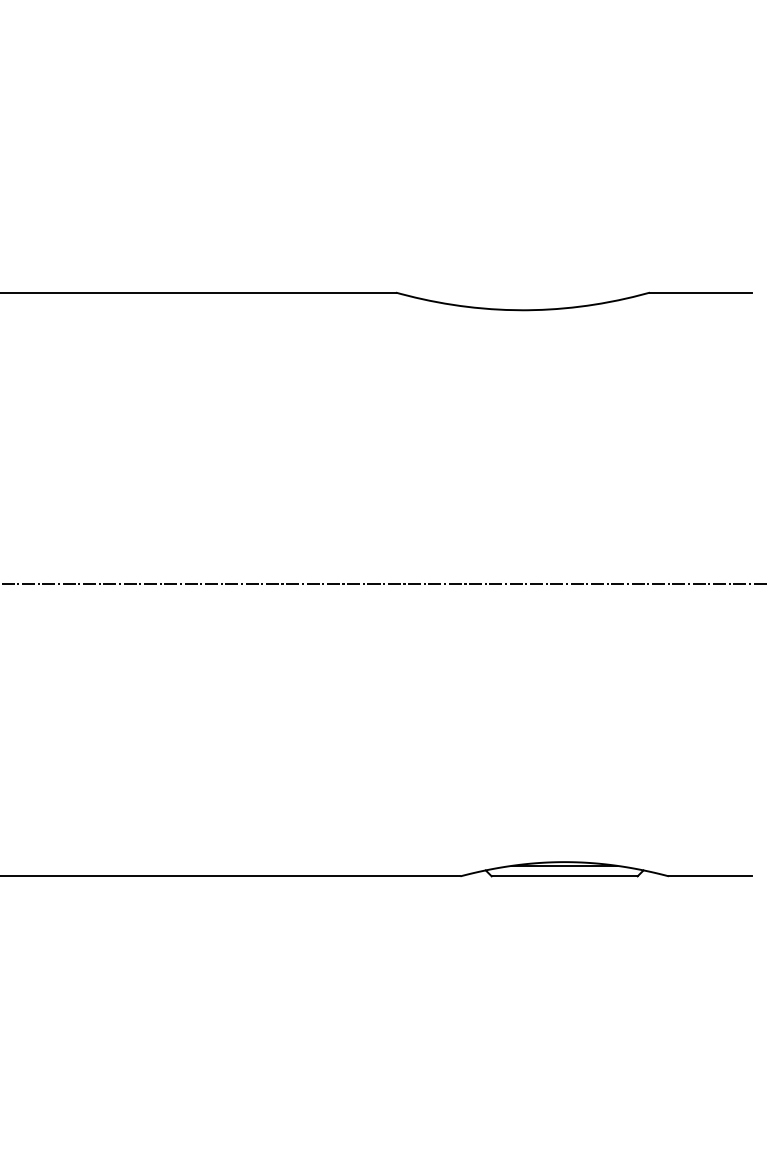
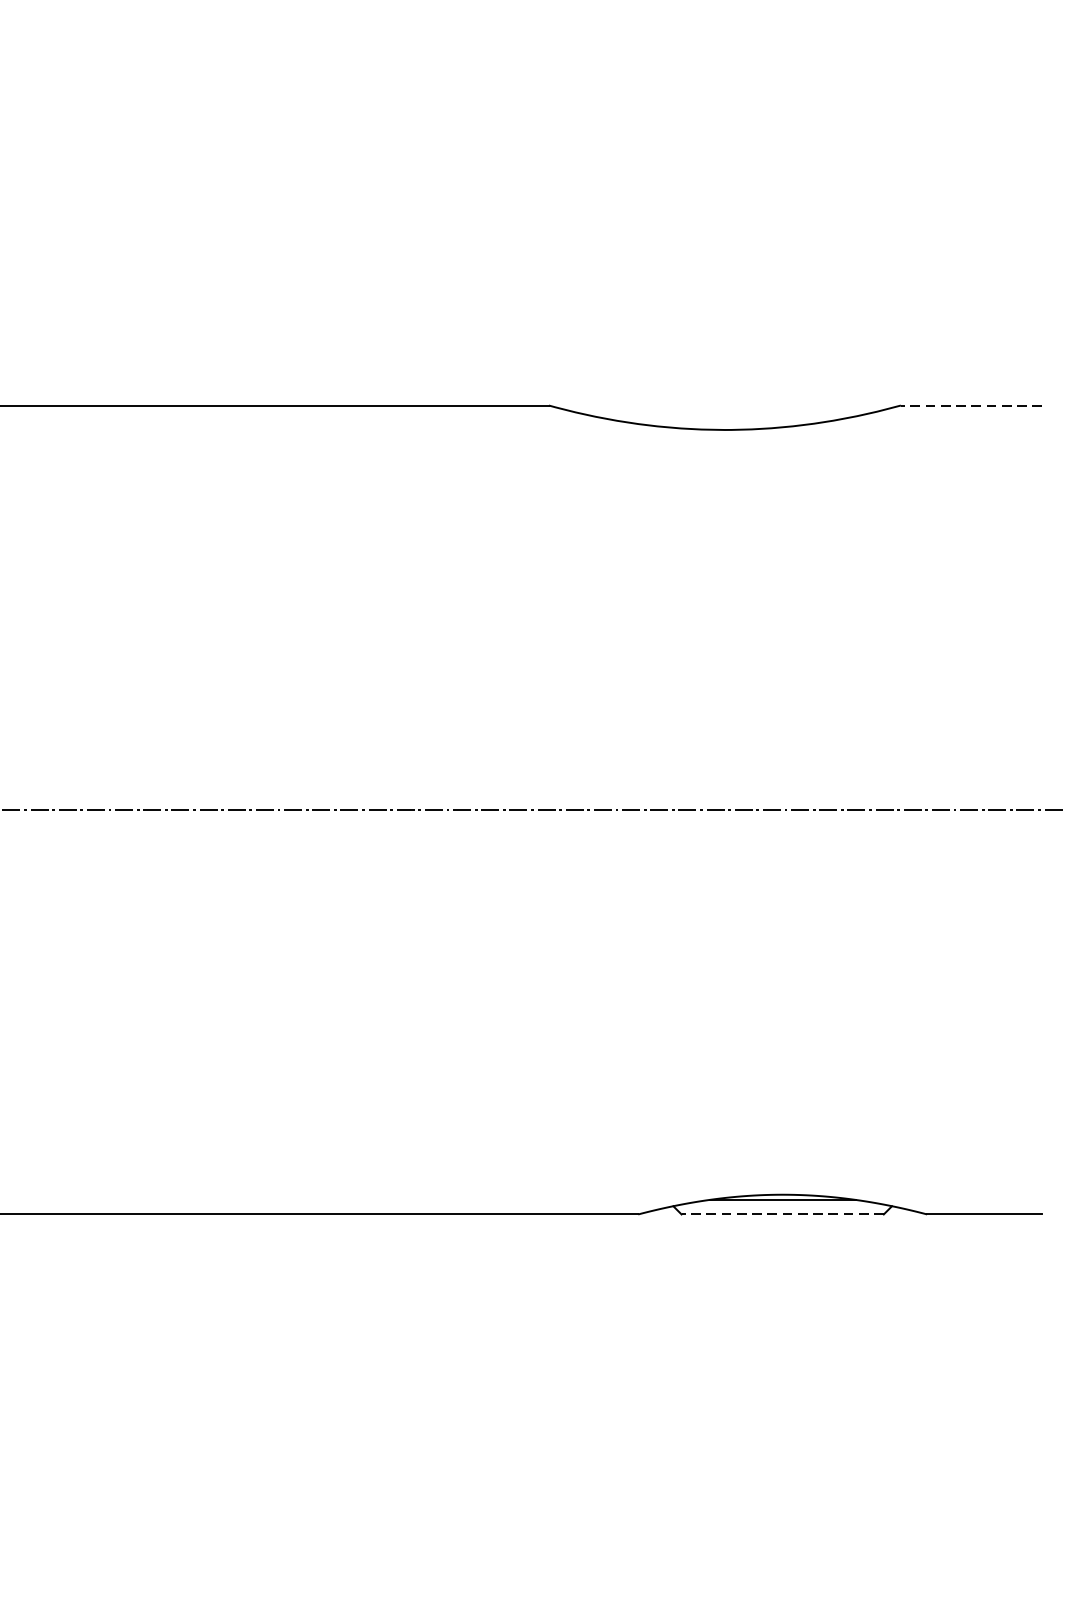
line: (700, 292) -> (970, 405), solid -> dashed
line: (564, 876) -> (782, 1214), solid -> dashed

